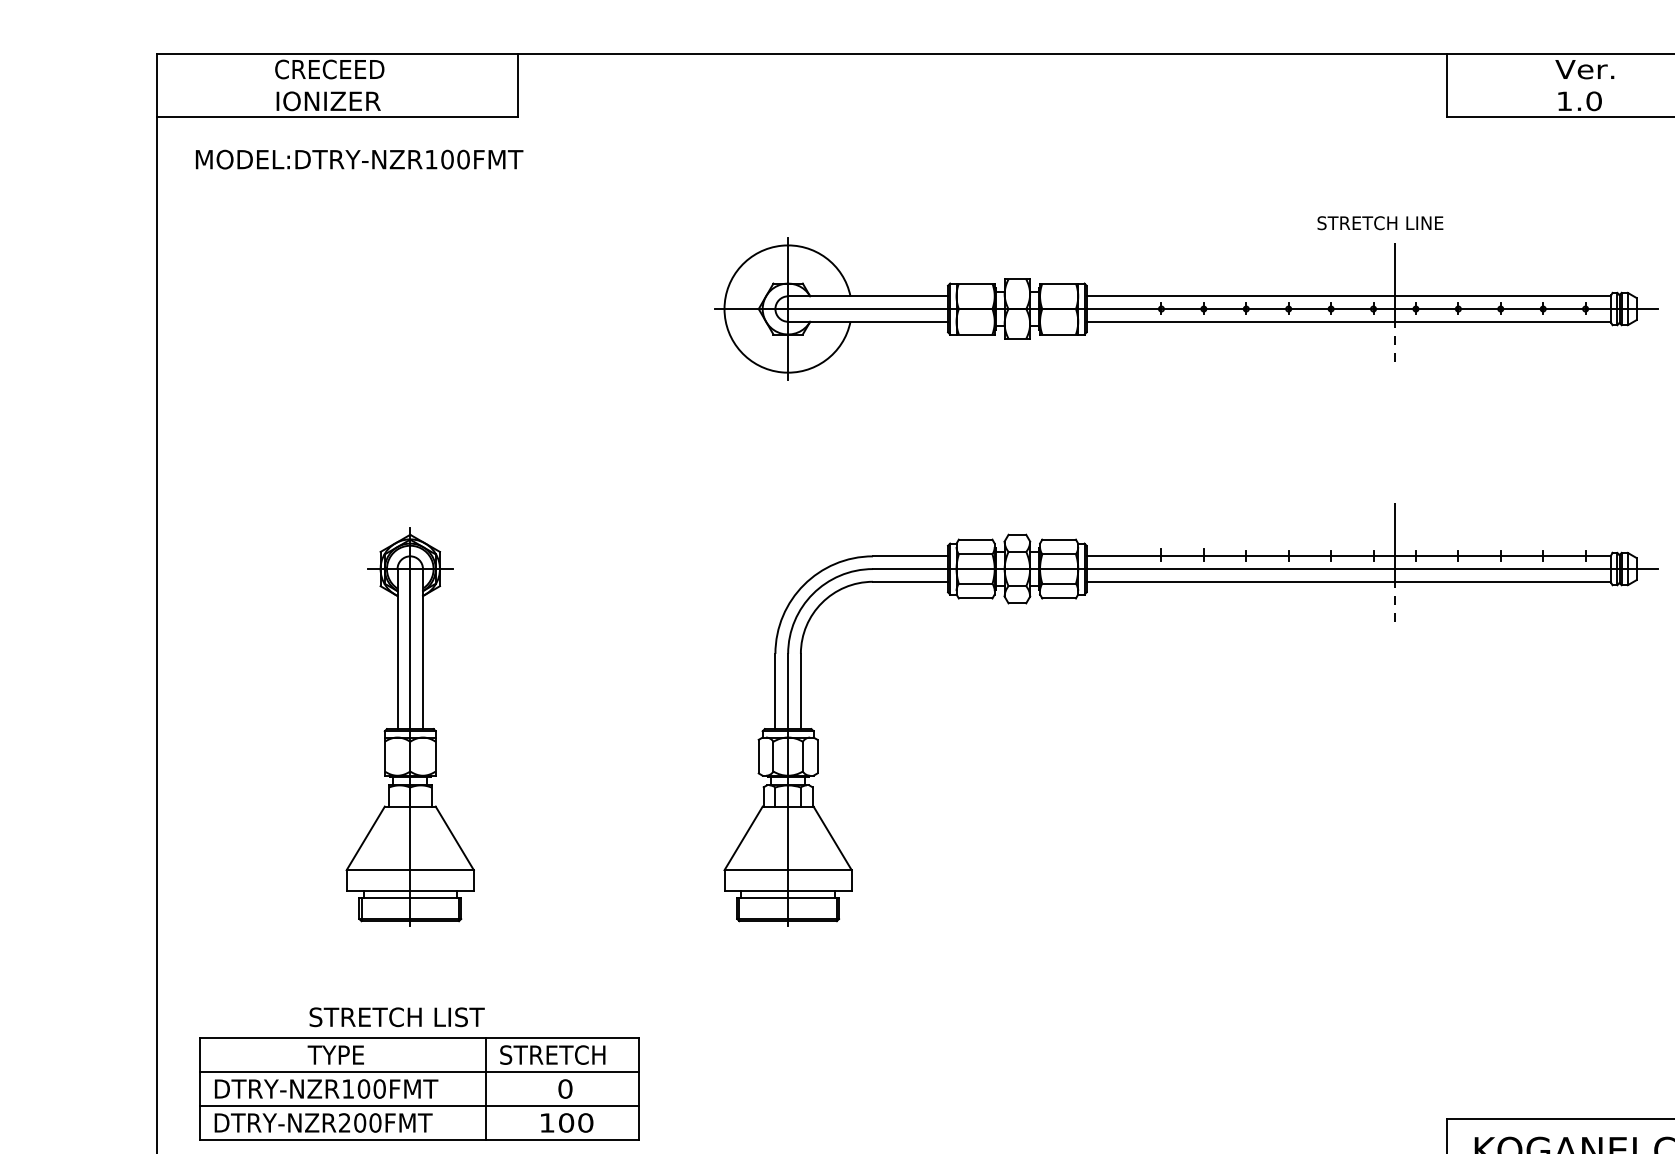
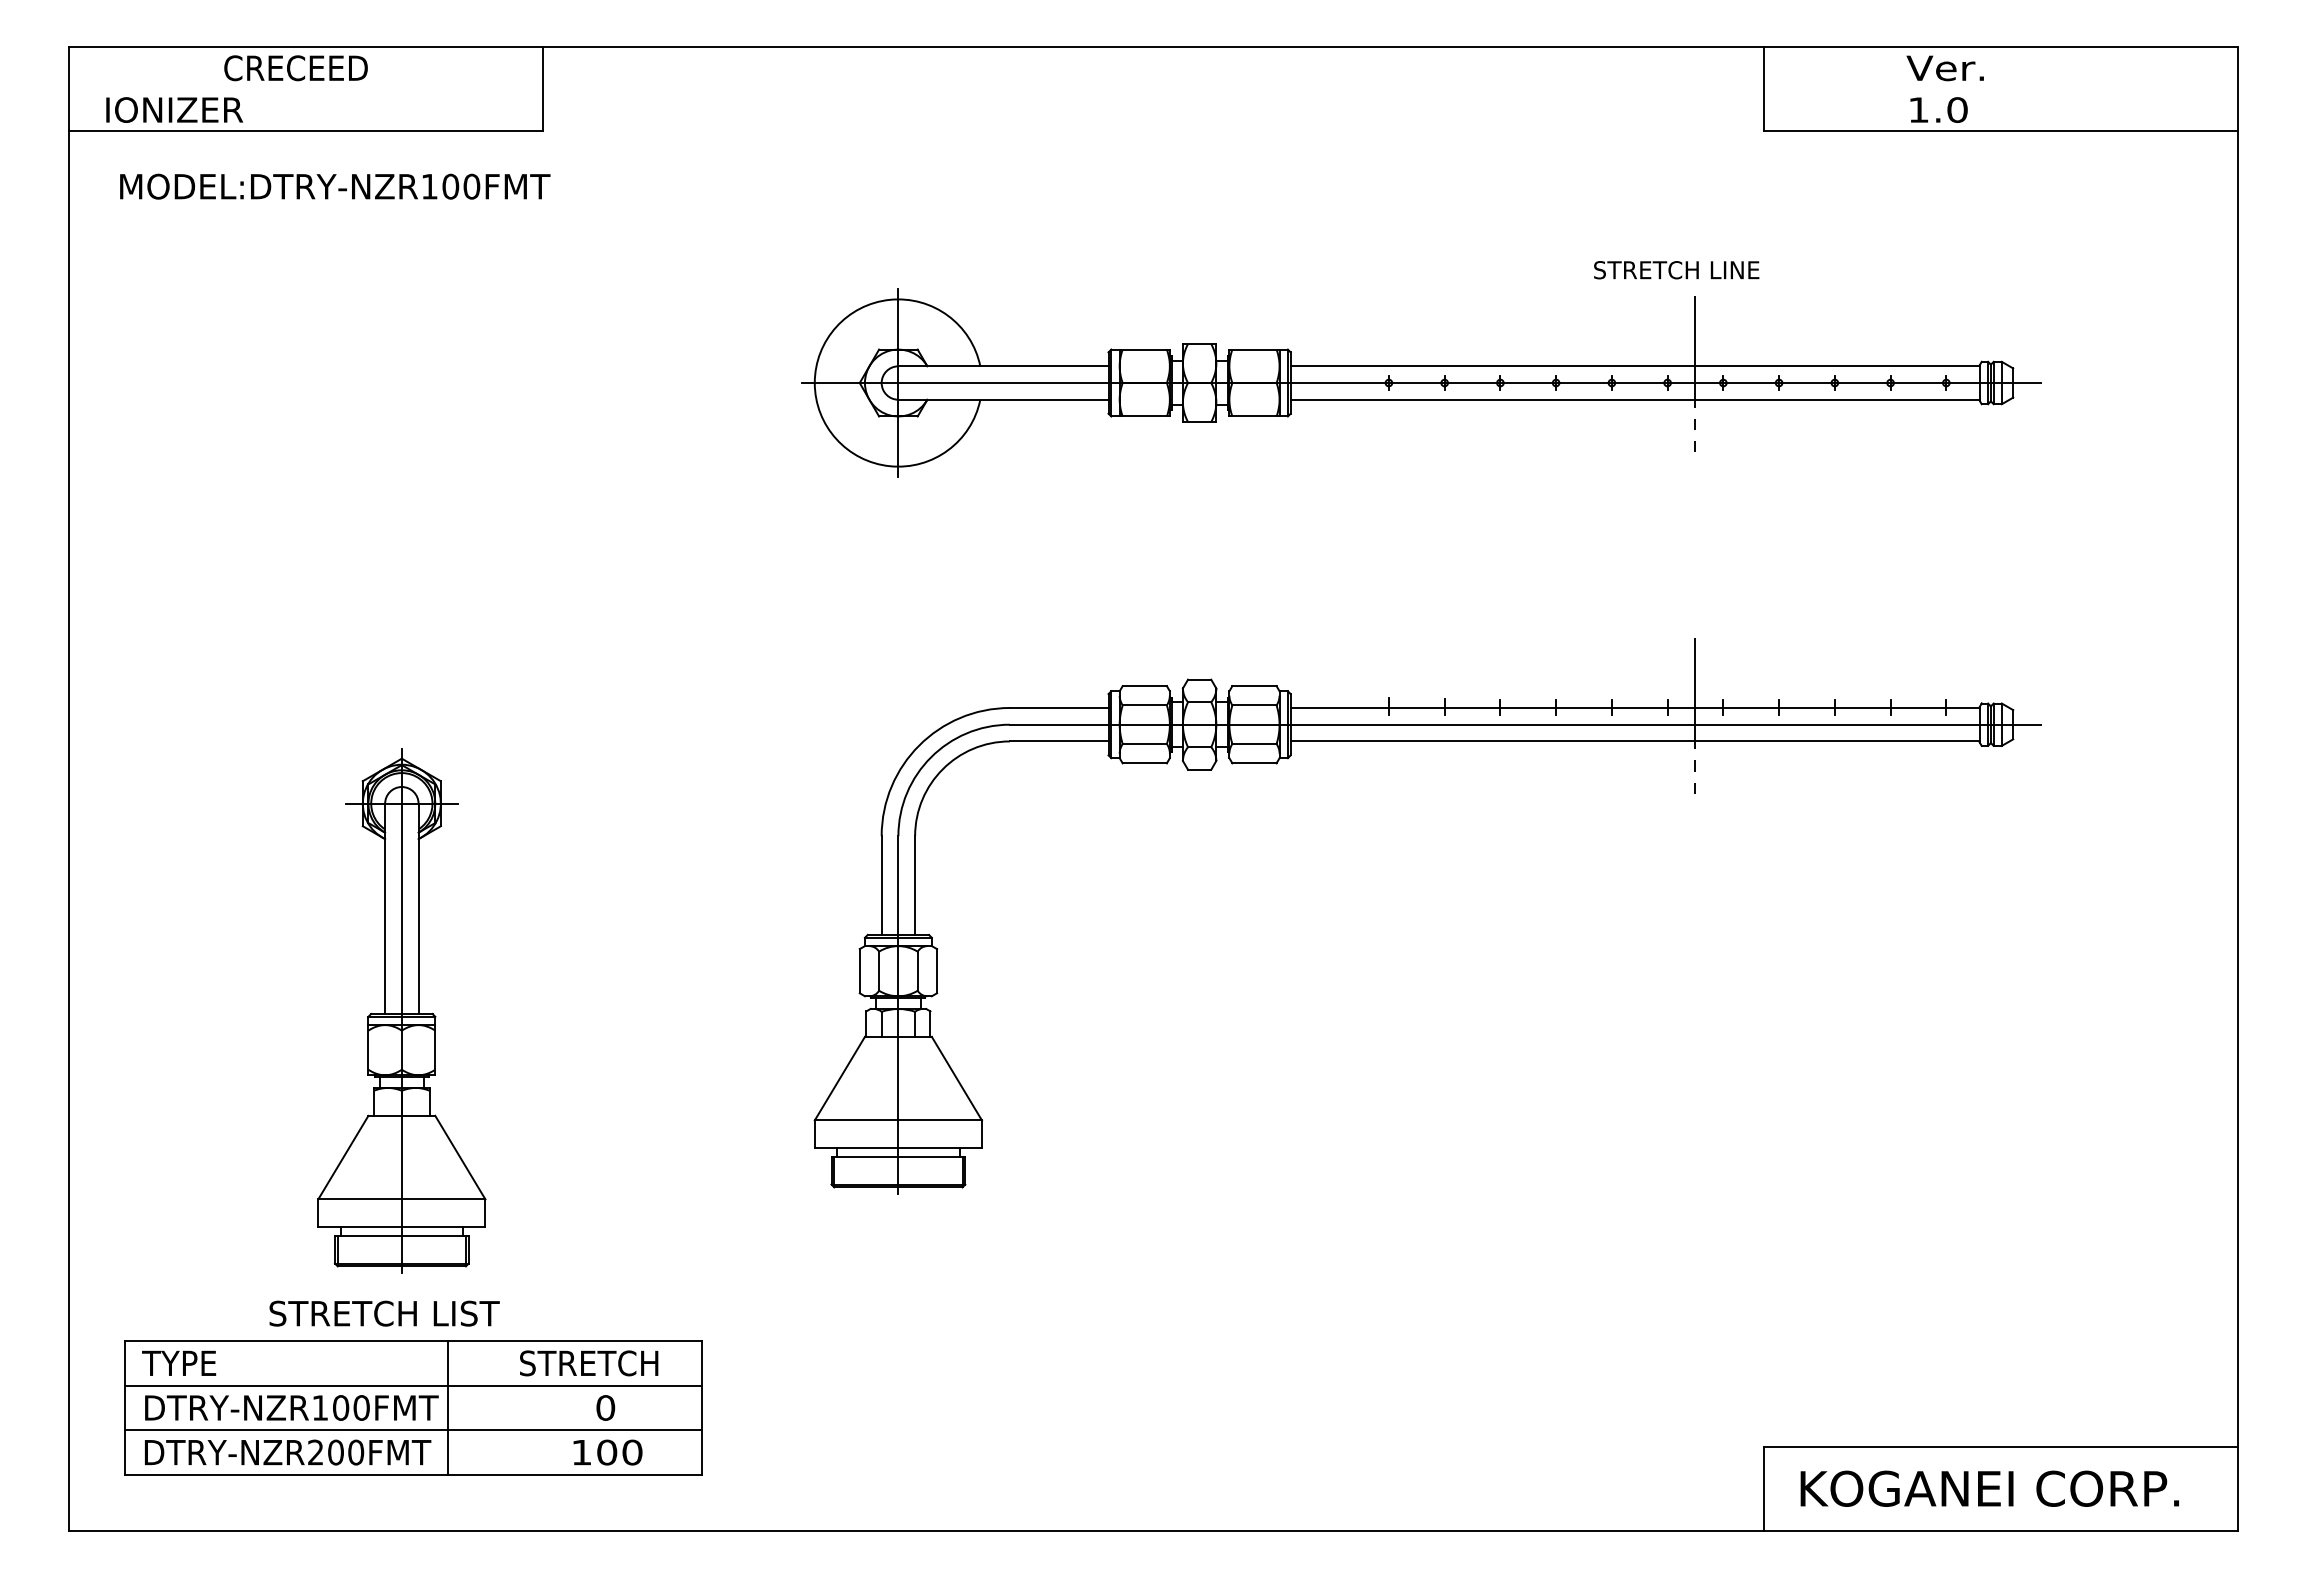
text: (328, 100) -> (174, 109), moved
part: (410, 726) -> (401, 1010), moved
text: (336, 1054) -> (179, 1362), moved
line: (486, 1088) -> (448, 1407), moved

